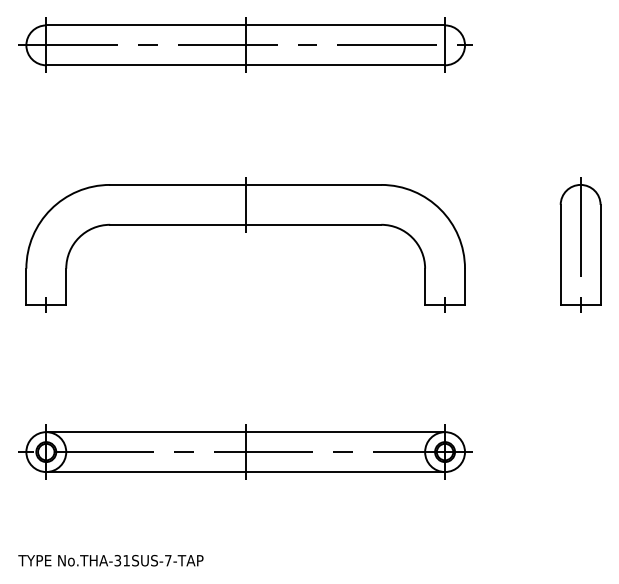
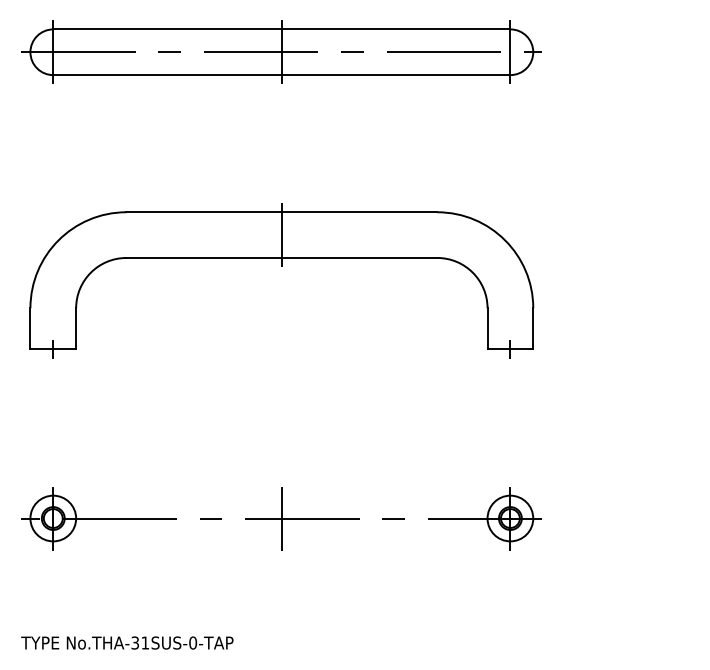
part: (580, 244) -> (665, 280), removed
line: (245, 432) -> (281, 495), removed
line: (245, 472) -> (281, 541), removed
text: (168, 560) -> (193, 642), No.THA-31SUS-7-TAP -> No.THA-31SUS-0-TAP

